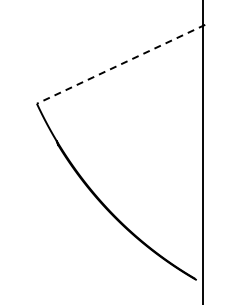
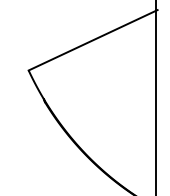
line: (121, 64) -> (93, 40), dashed -> solid

